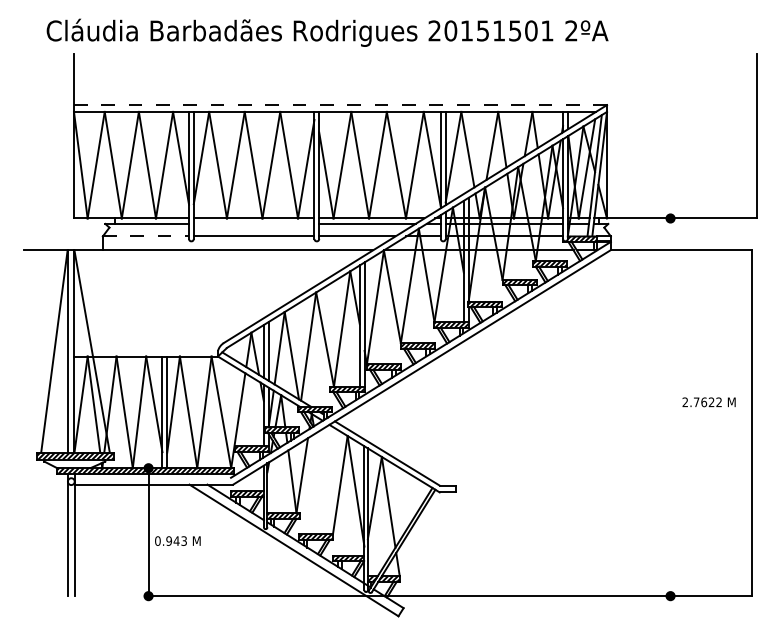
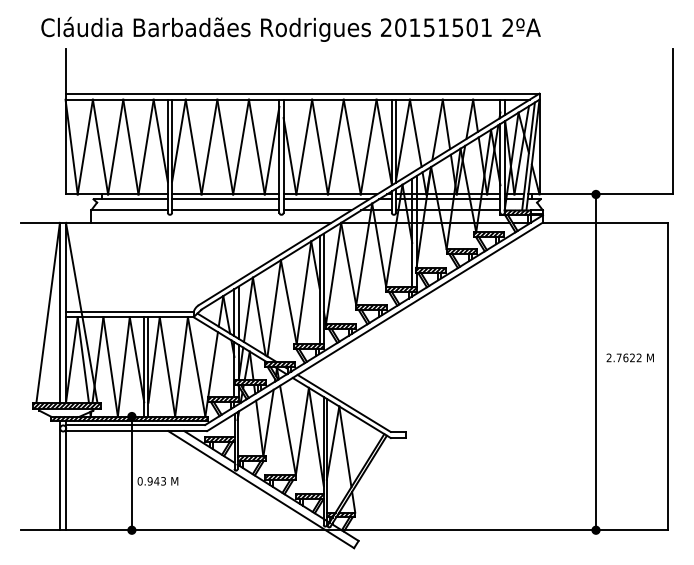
line: (340, 104) -> (302, 93), dashed -> solid
line: (253, 224) -> (225, 199), added
line: (147, 236) -> (130, 210), dashed -> solid
line: (145, 351) -> (129, 312), added
line: (671, 407) -> (596, 362), added
line: (152, 478) -> (135, 425), added
line: (323, 483) -> (287, 430), added
line: (84, 596) -> (74, 530), added

